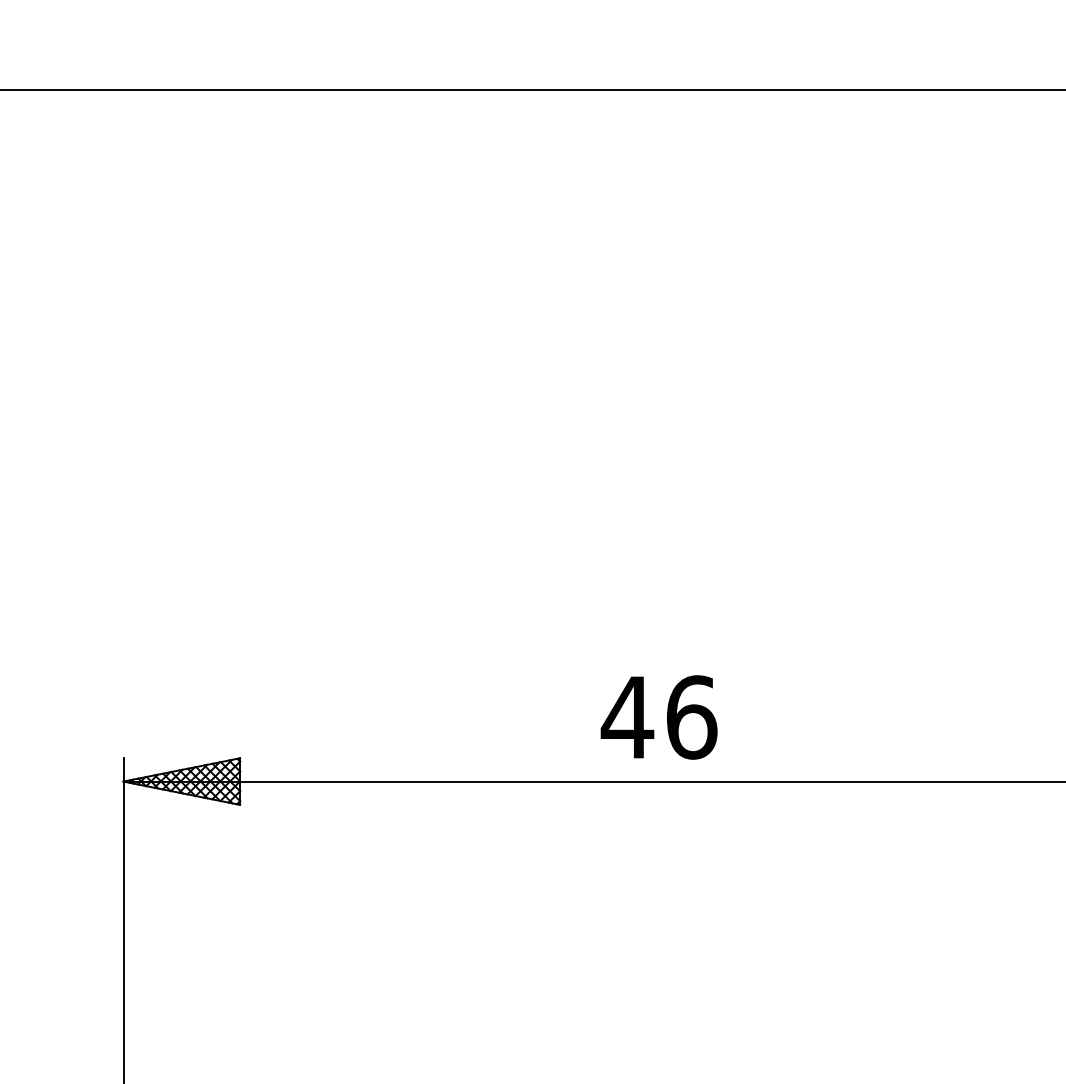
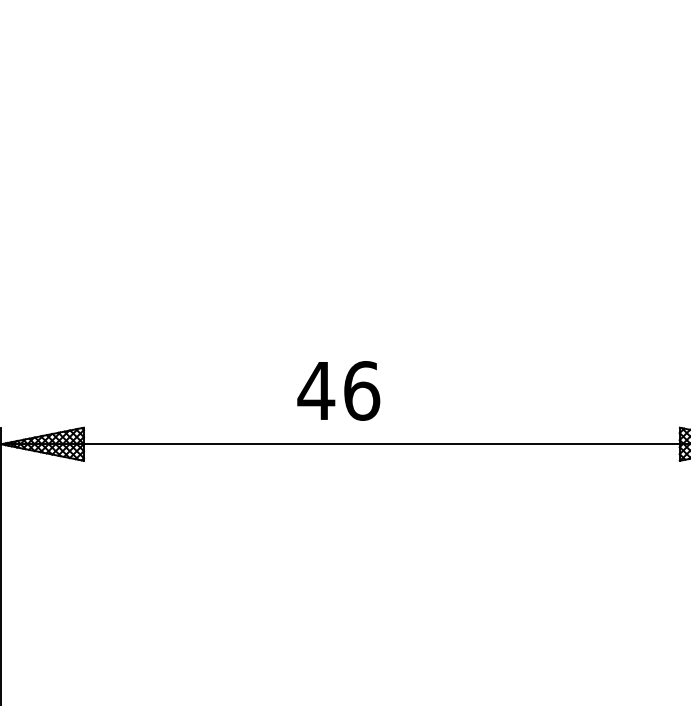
text: (658, 717) -> (338, 390), moved

